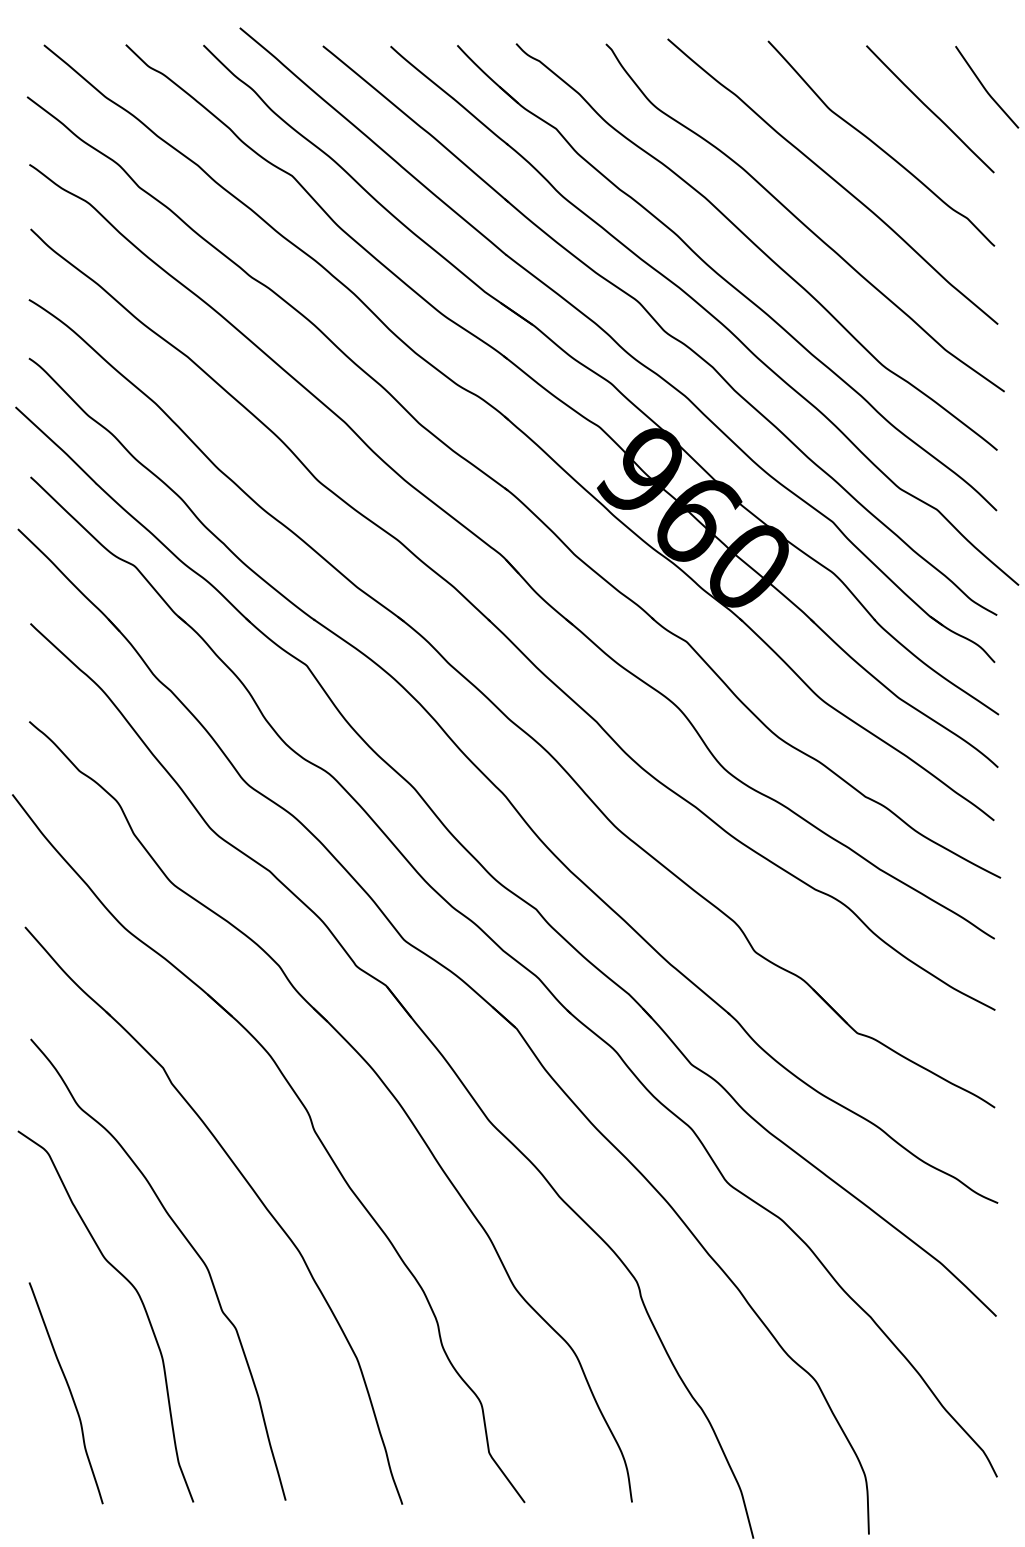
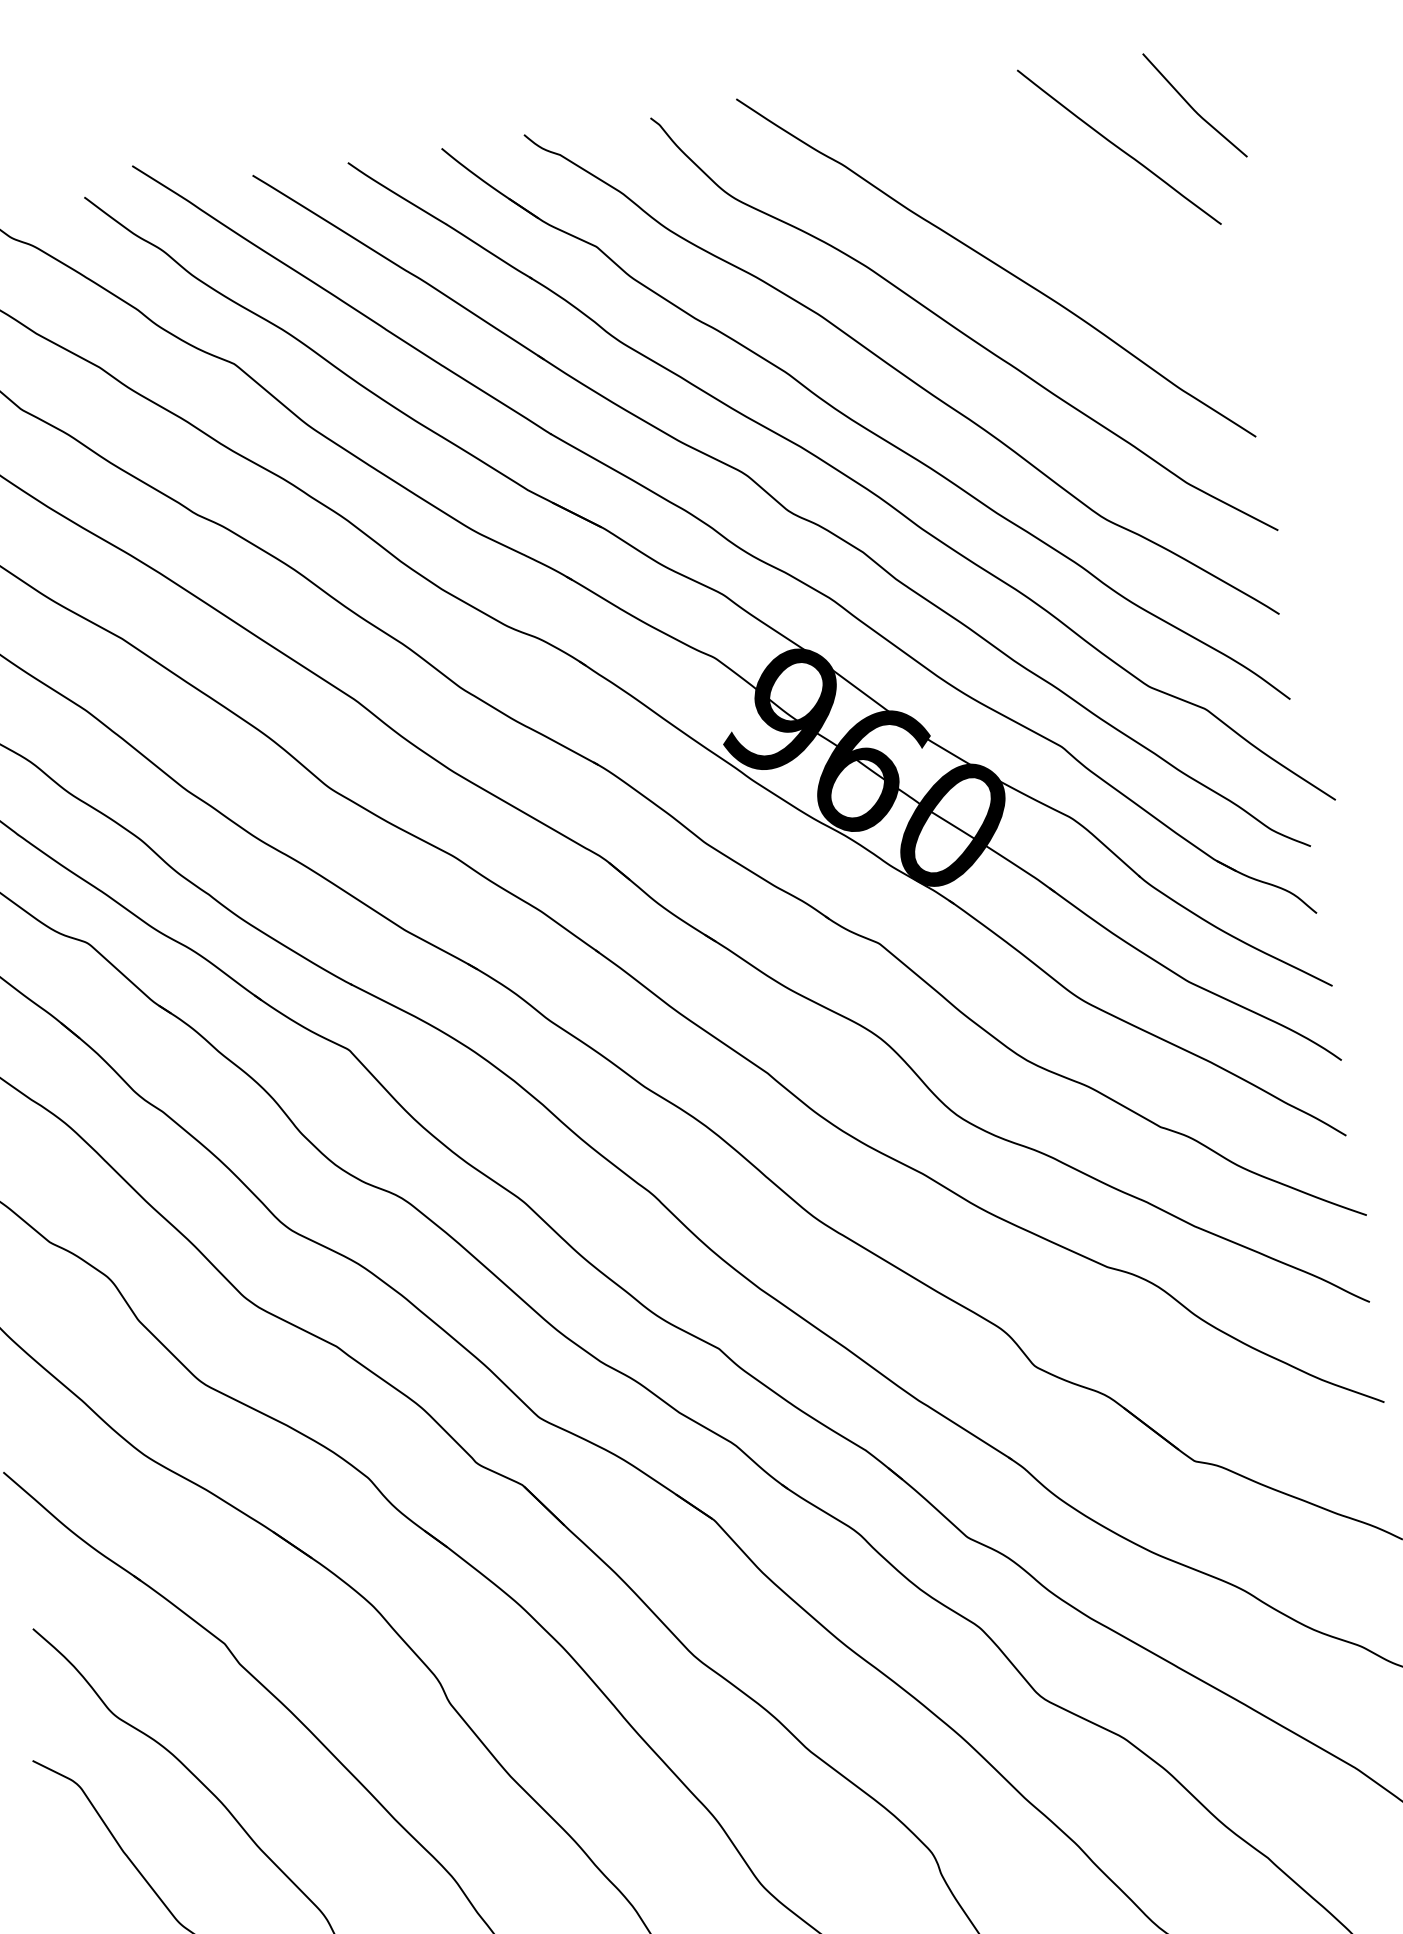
curve: (878, 145) -> (1053, 208), removed

